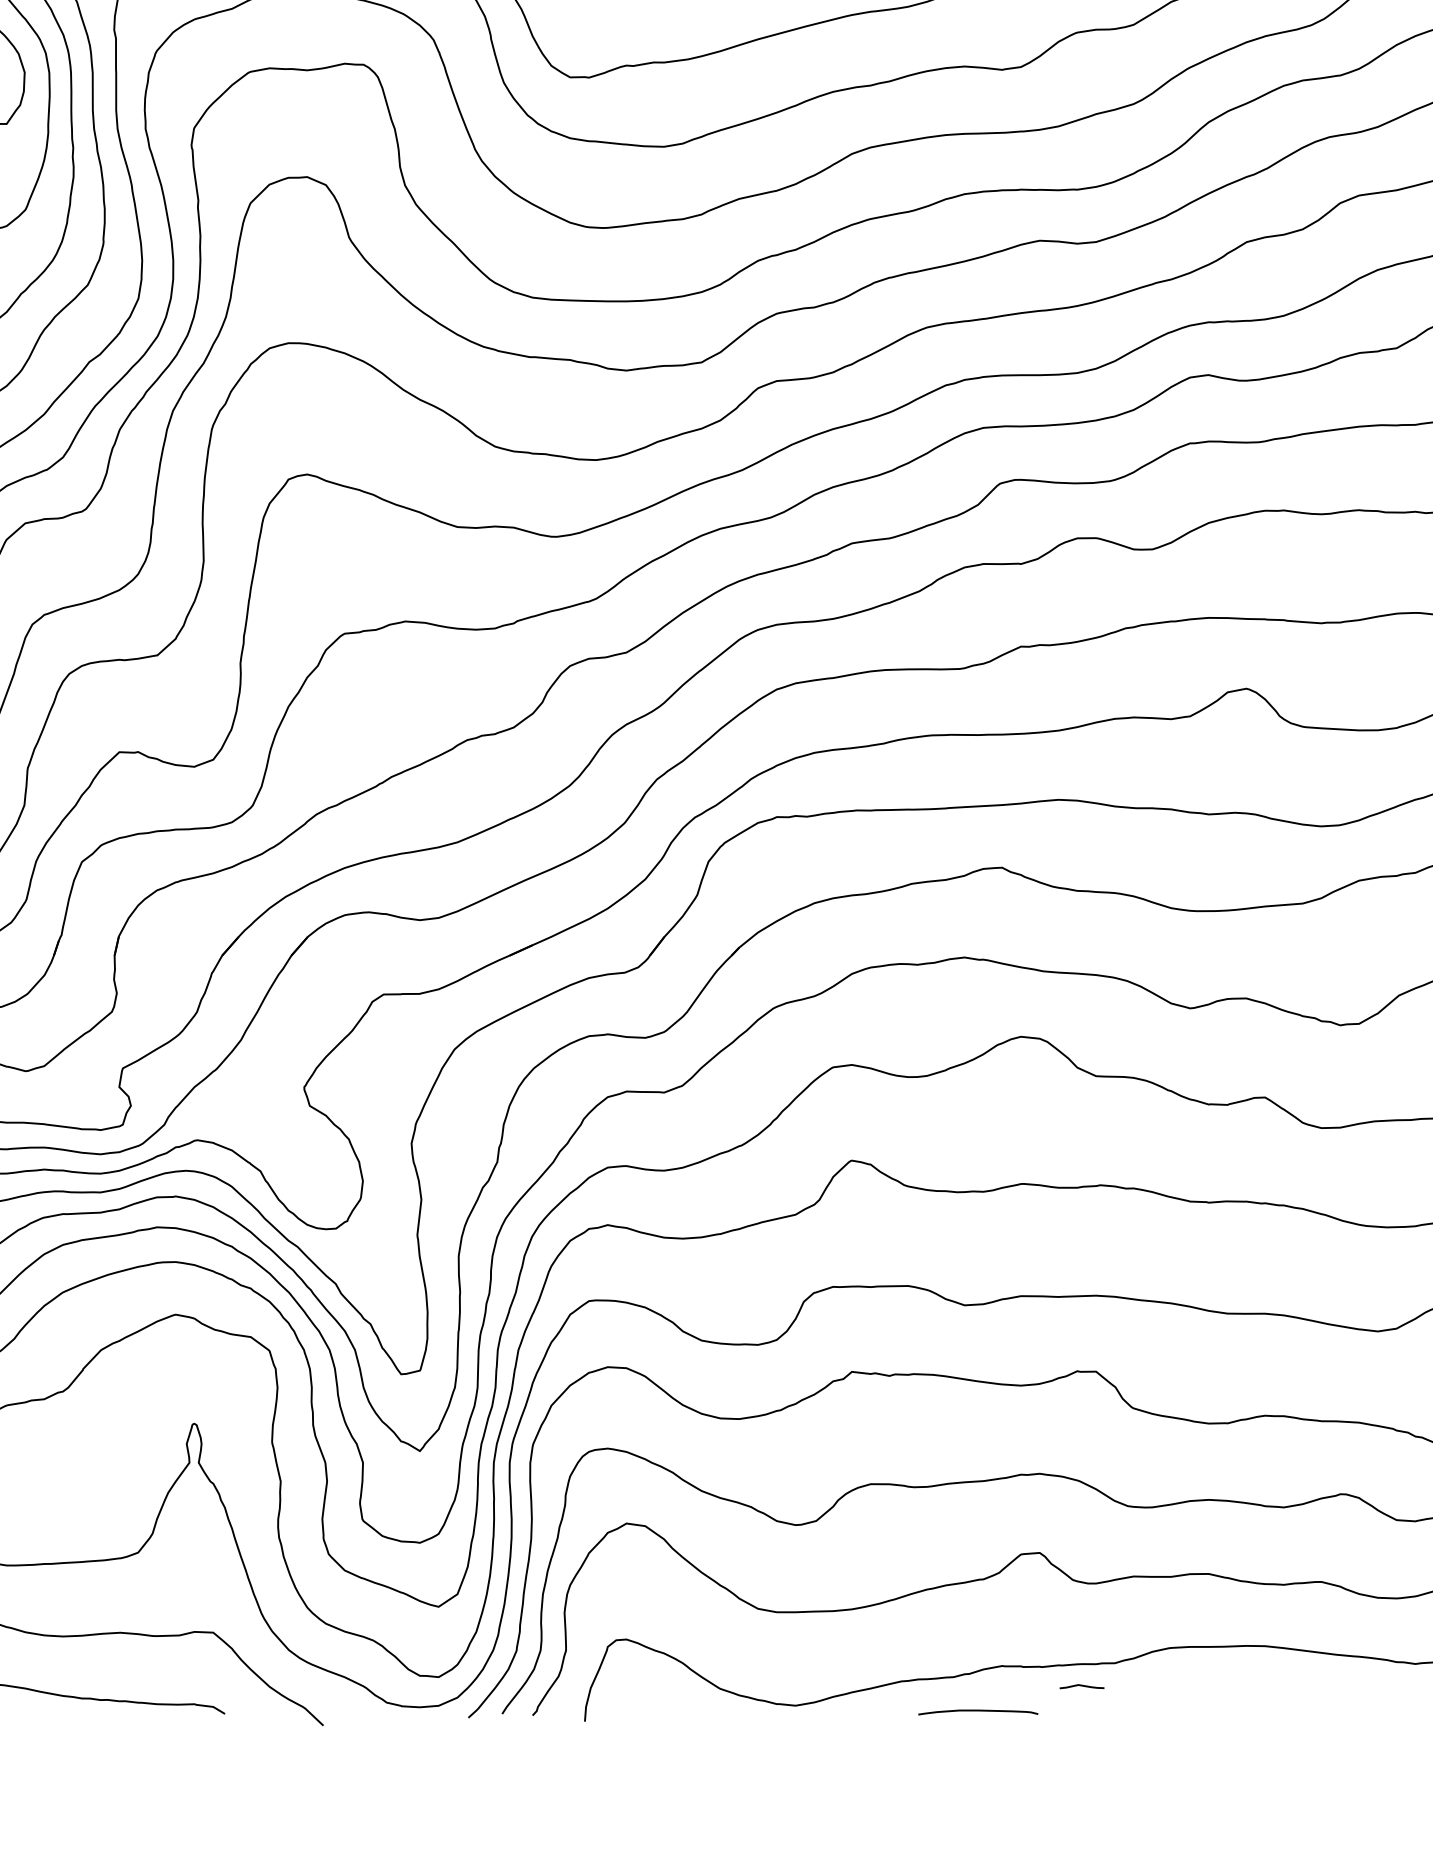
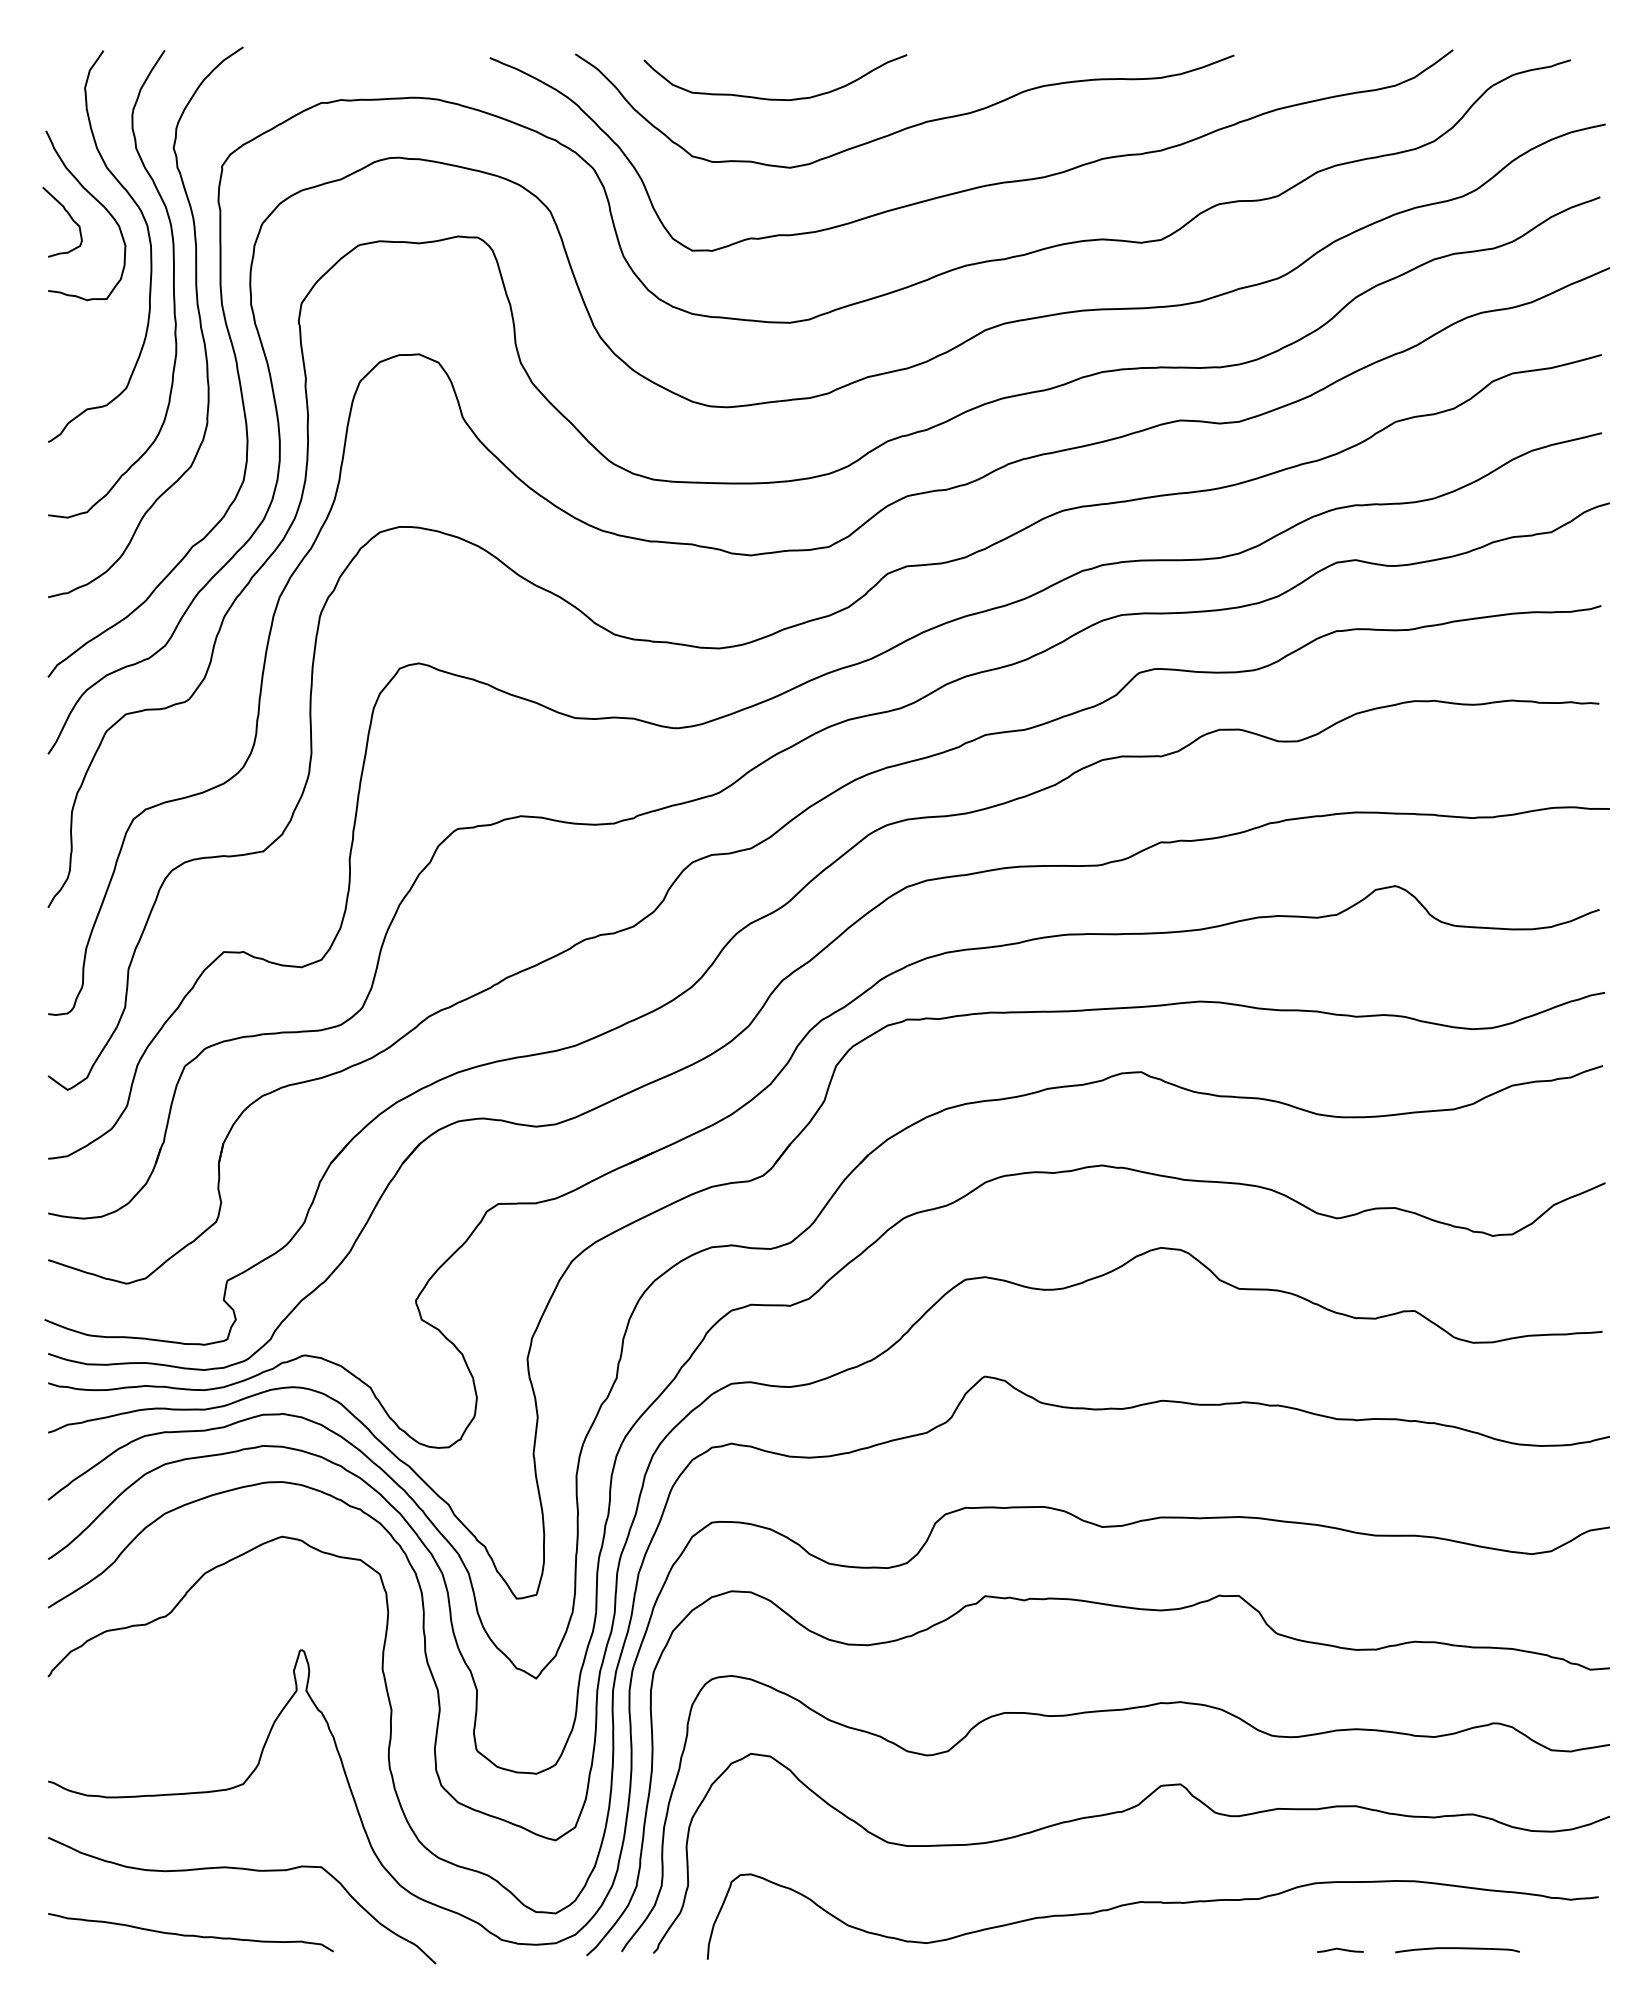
curve: (1082, 1685) -> (1340, 1949), moved
curve: (979, 1711) -> (1458, 1949), moved

